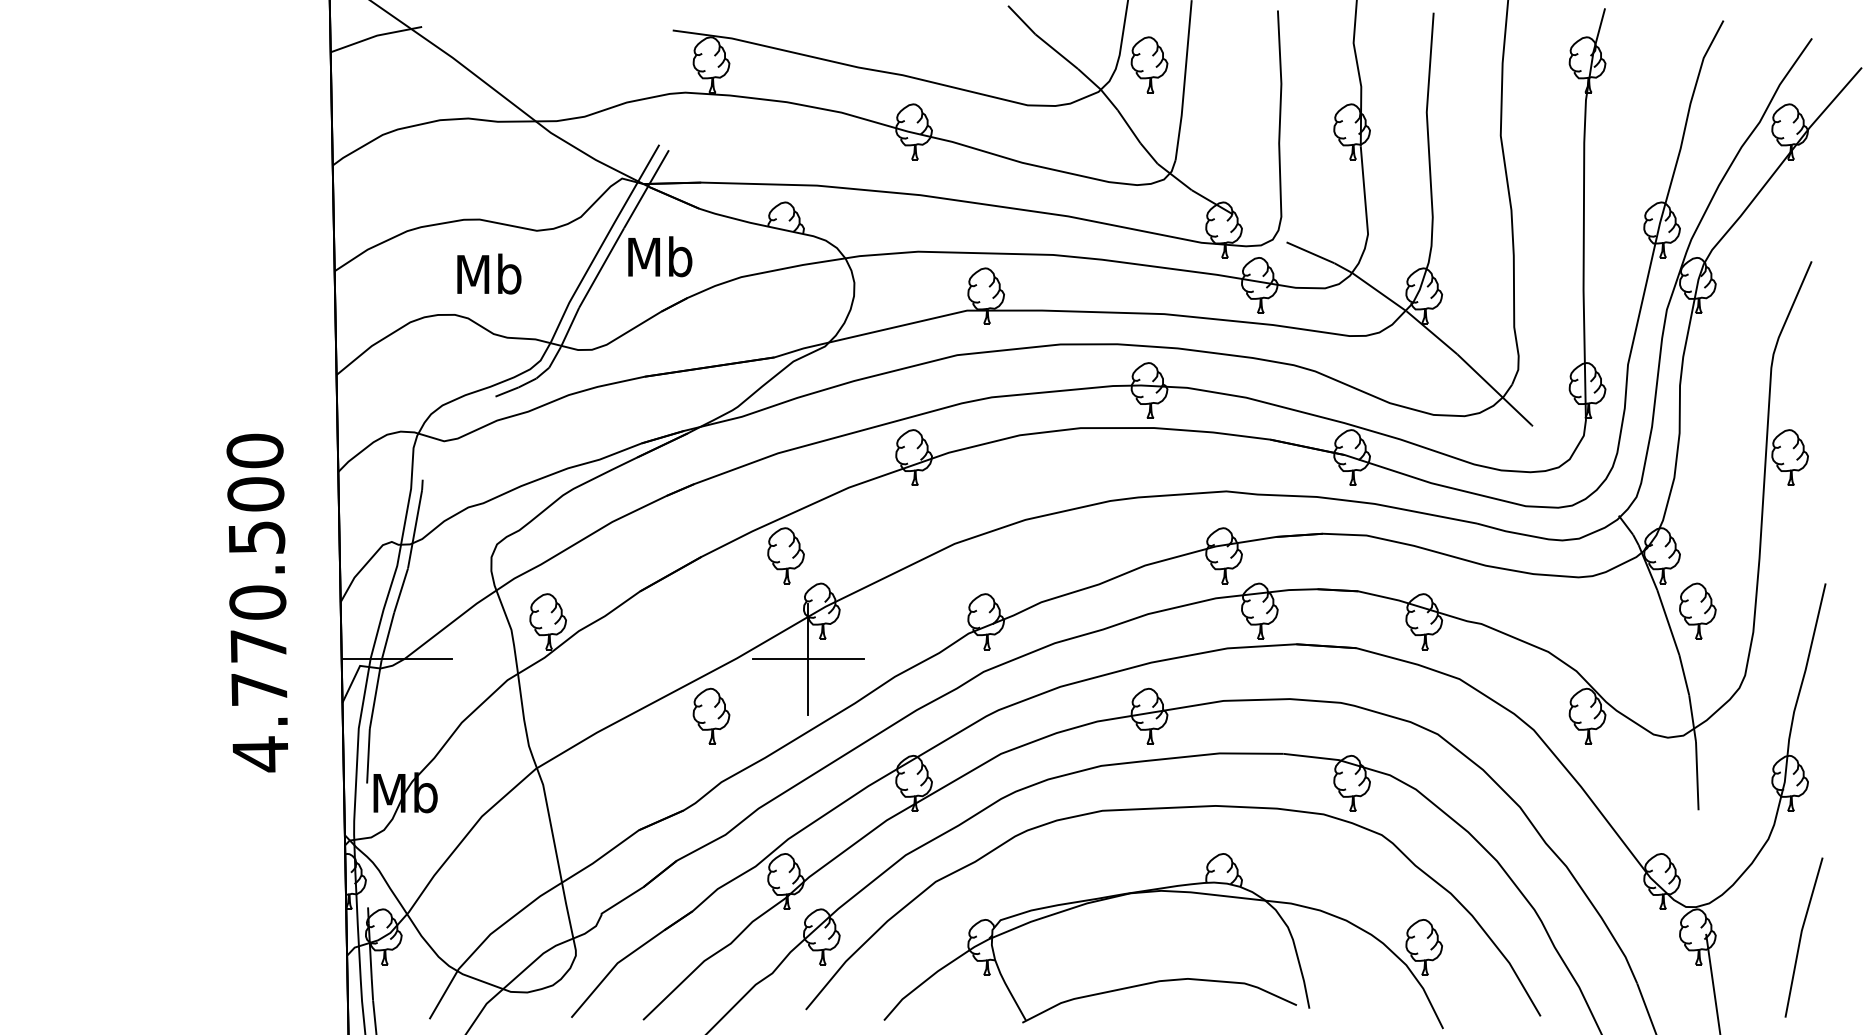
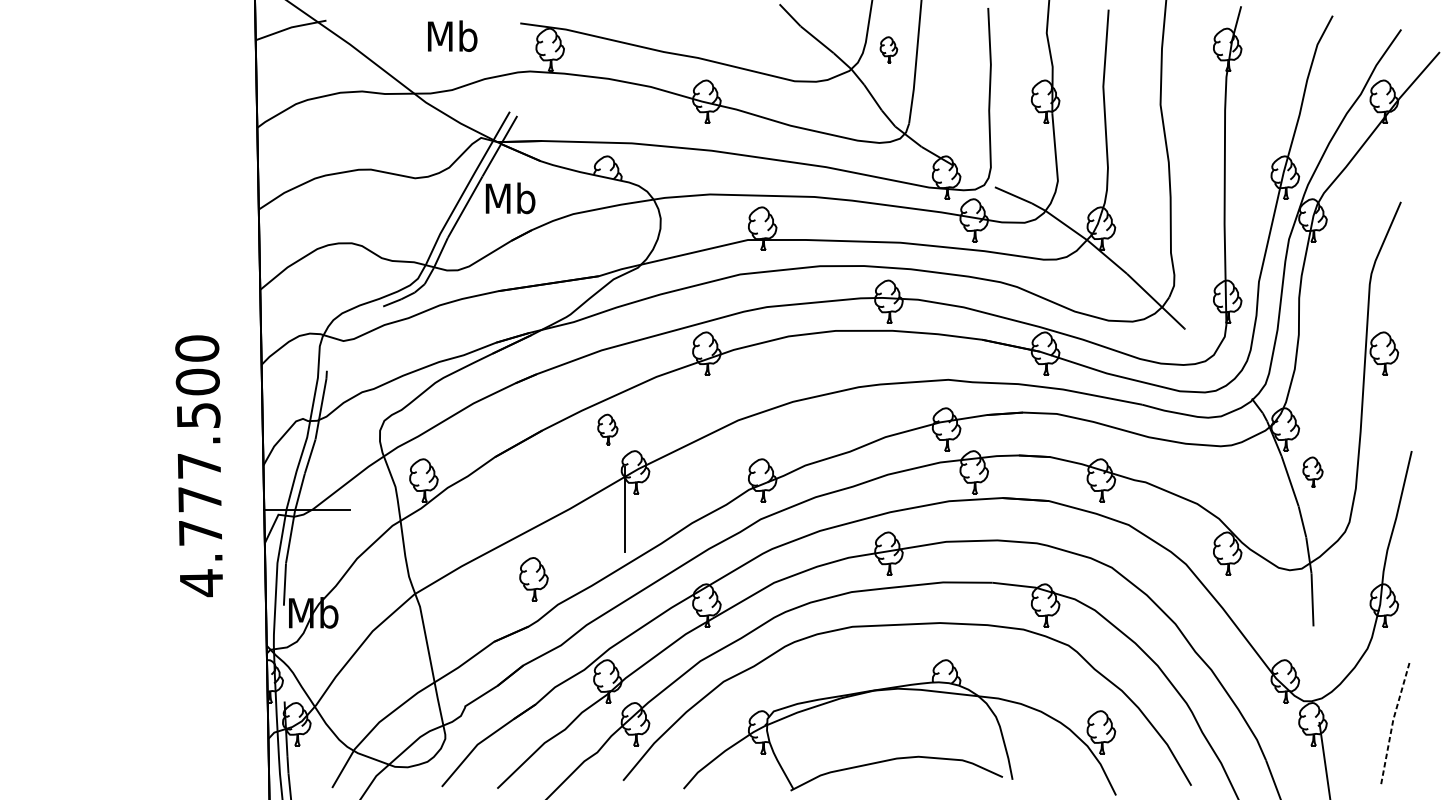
part: (1149, 64) -> (888, 49), size x0.6
text: (489, 273) -> (452, 35), moved
part: (785, 555) -> (607, 429), size x0.7
text: (257, 602) -> (199, 465), 4.770.500 -> 4.777.500
part: (1697, 610) -> (1312, 471), size x0.7
line: (808, 659) -> (625, 509), removed
part: (711, 715) -> (533, 578), moved
line: (1800, 936) -> (1392, 724), solid -> dashed

